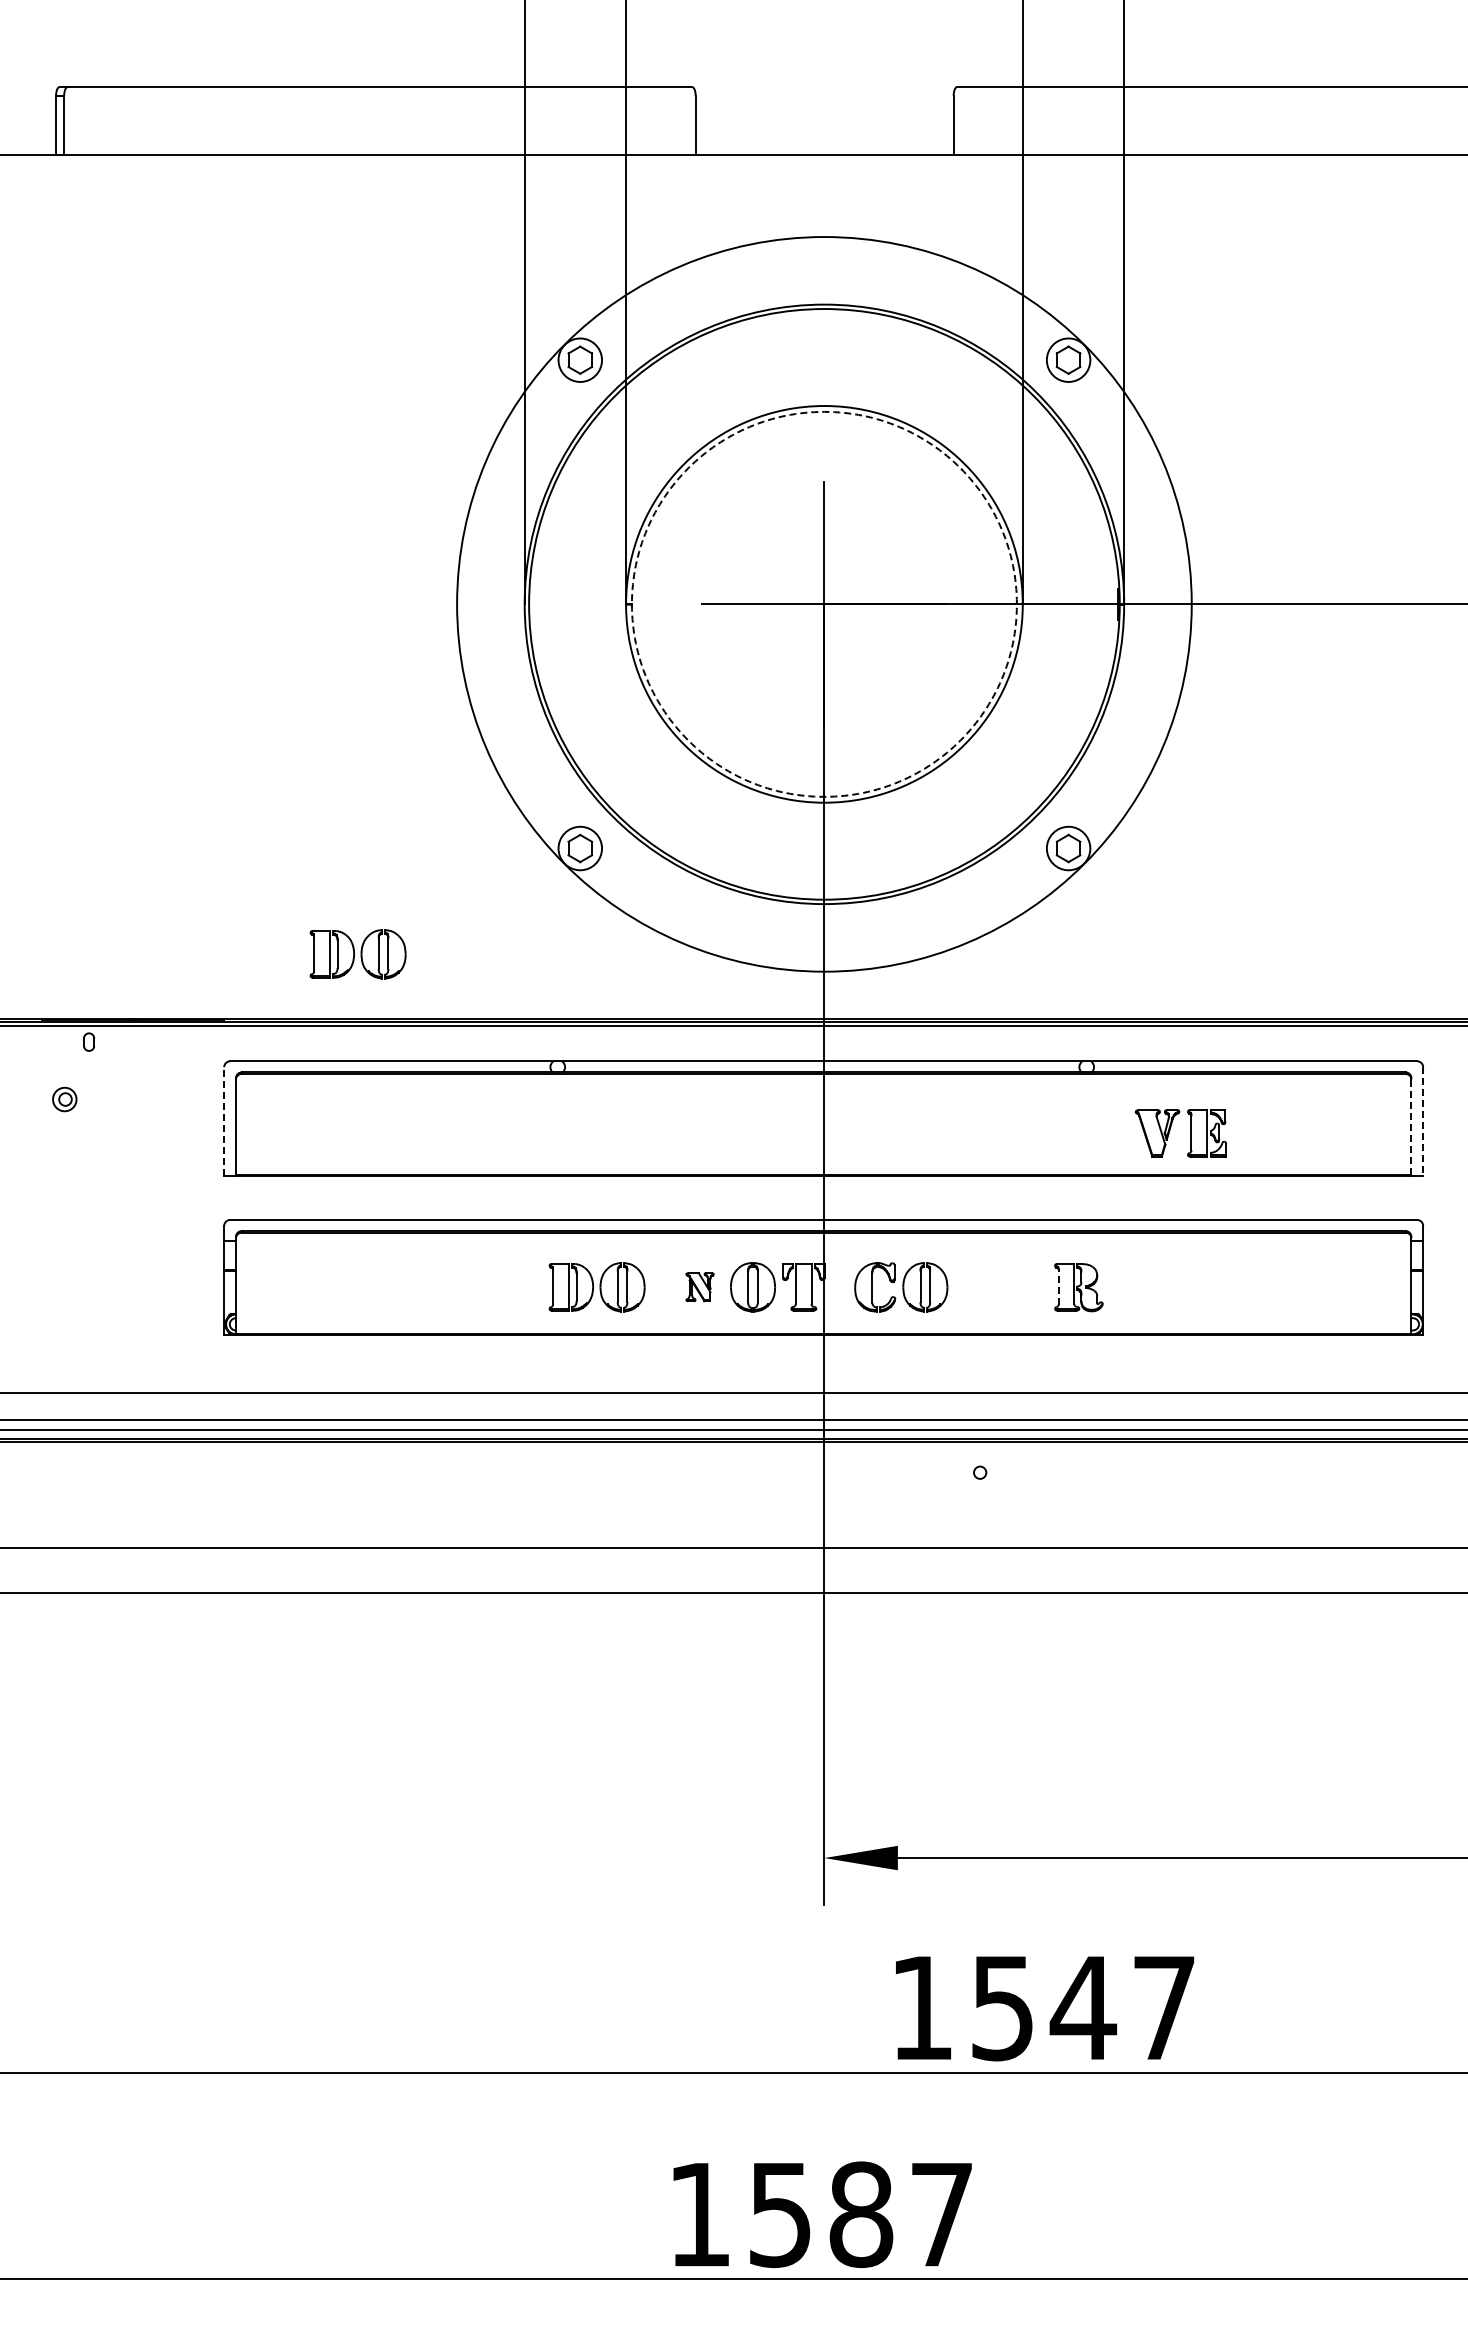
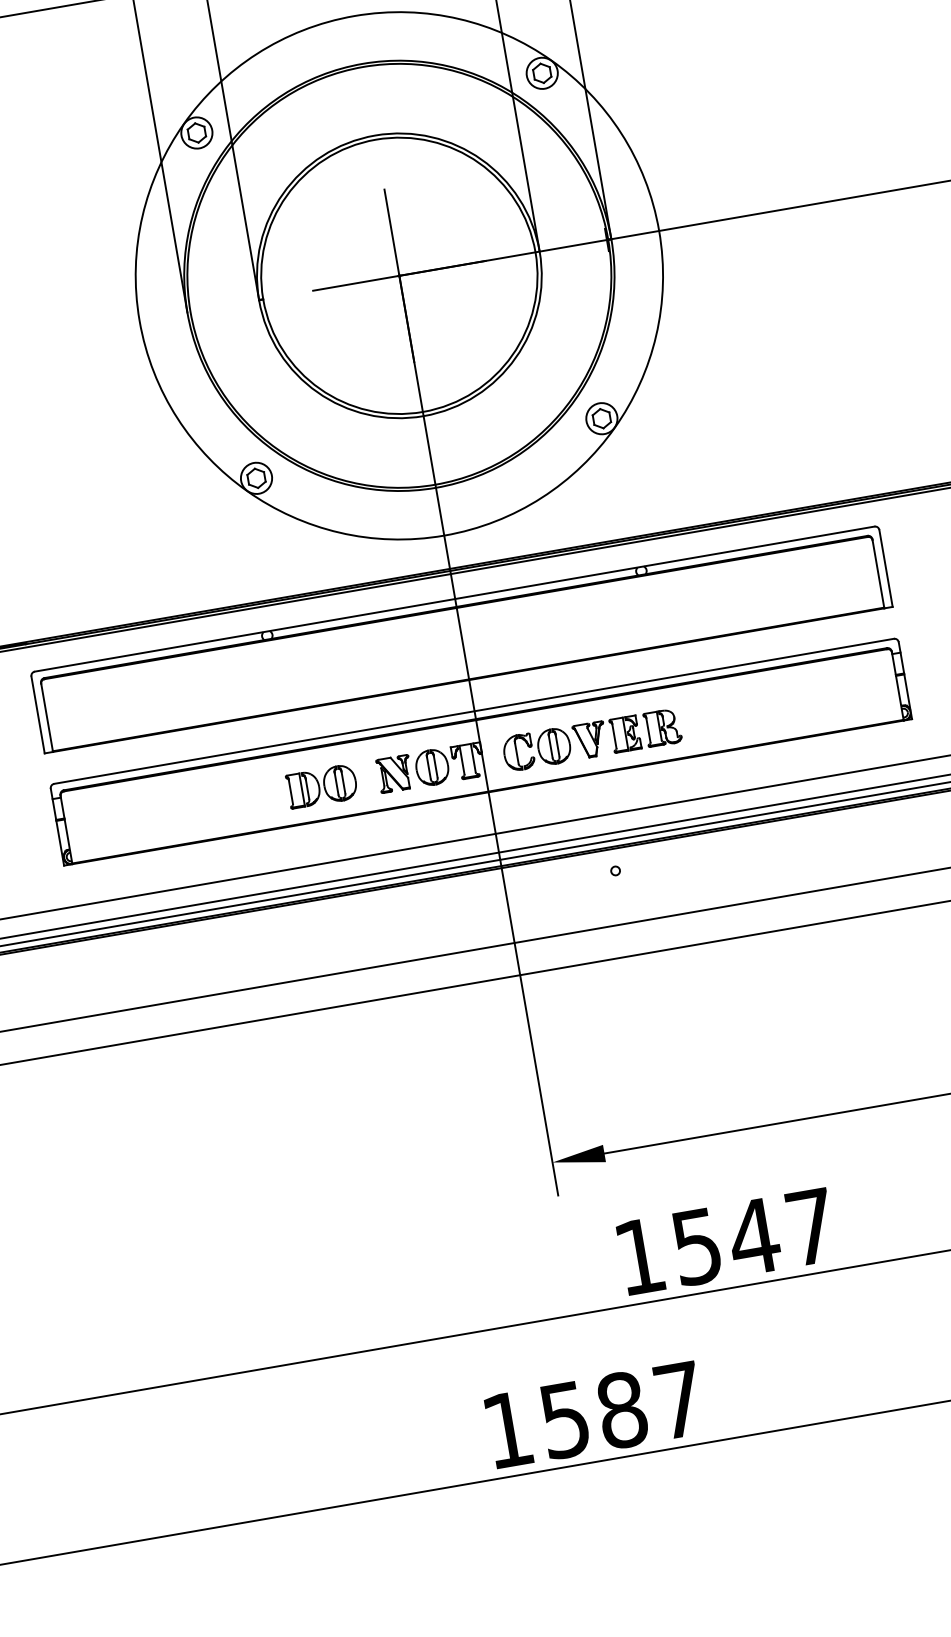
arc: (1016, 604) -> (535, 252), dashed -> solid
part: (357, 954) -> (111, 580), removed
line: (224, 1121) -> (38, 714), dashed -> solid
line: (1423, 1122) -> (886, 569), dashed -> solid
line: (1411, 1127) -> (878, 574), dashed -> solid
part: (1190, 1133) -> (613, 736), moved
part: (699, 1286) -> (394, 773), size x1.67
line: (1058, 1286) -> (648, 729), dashed -> solid

